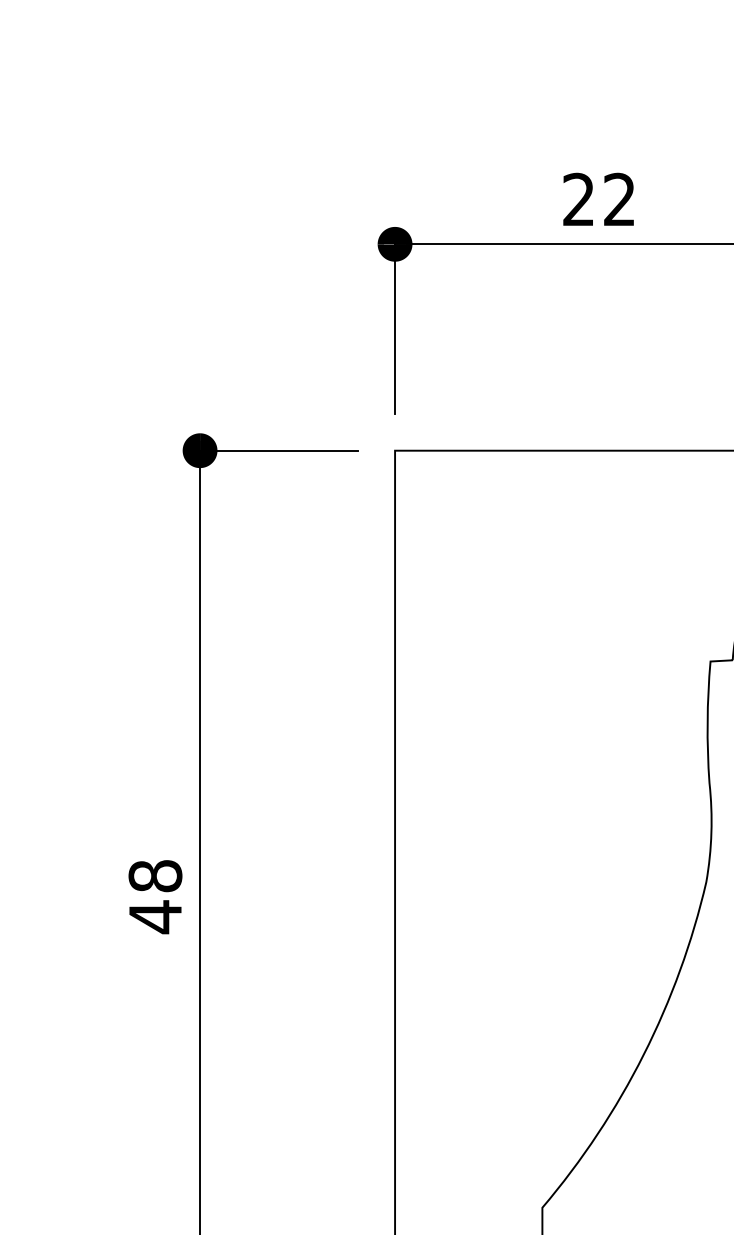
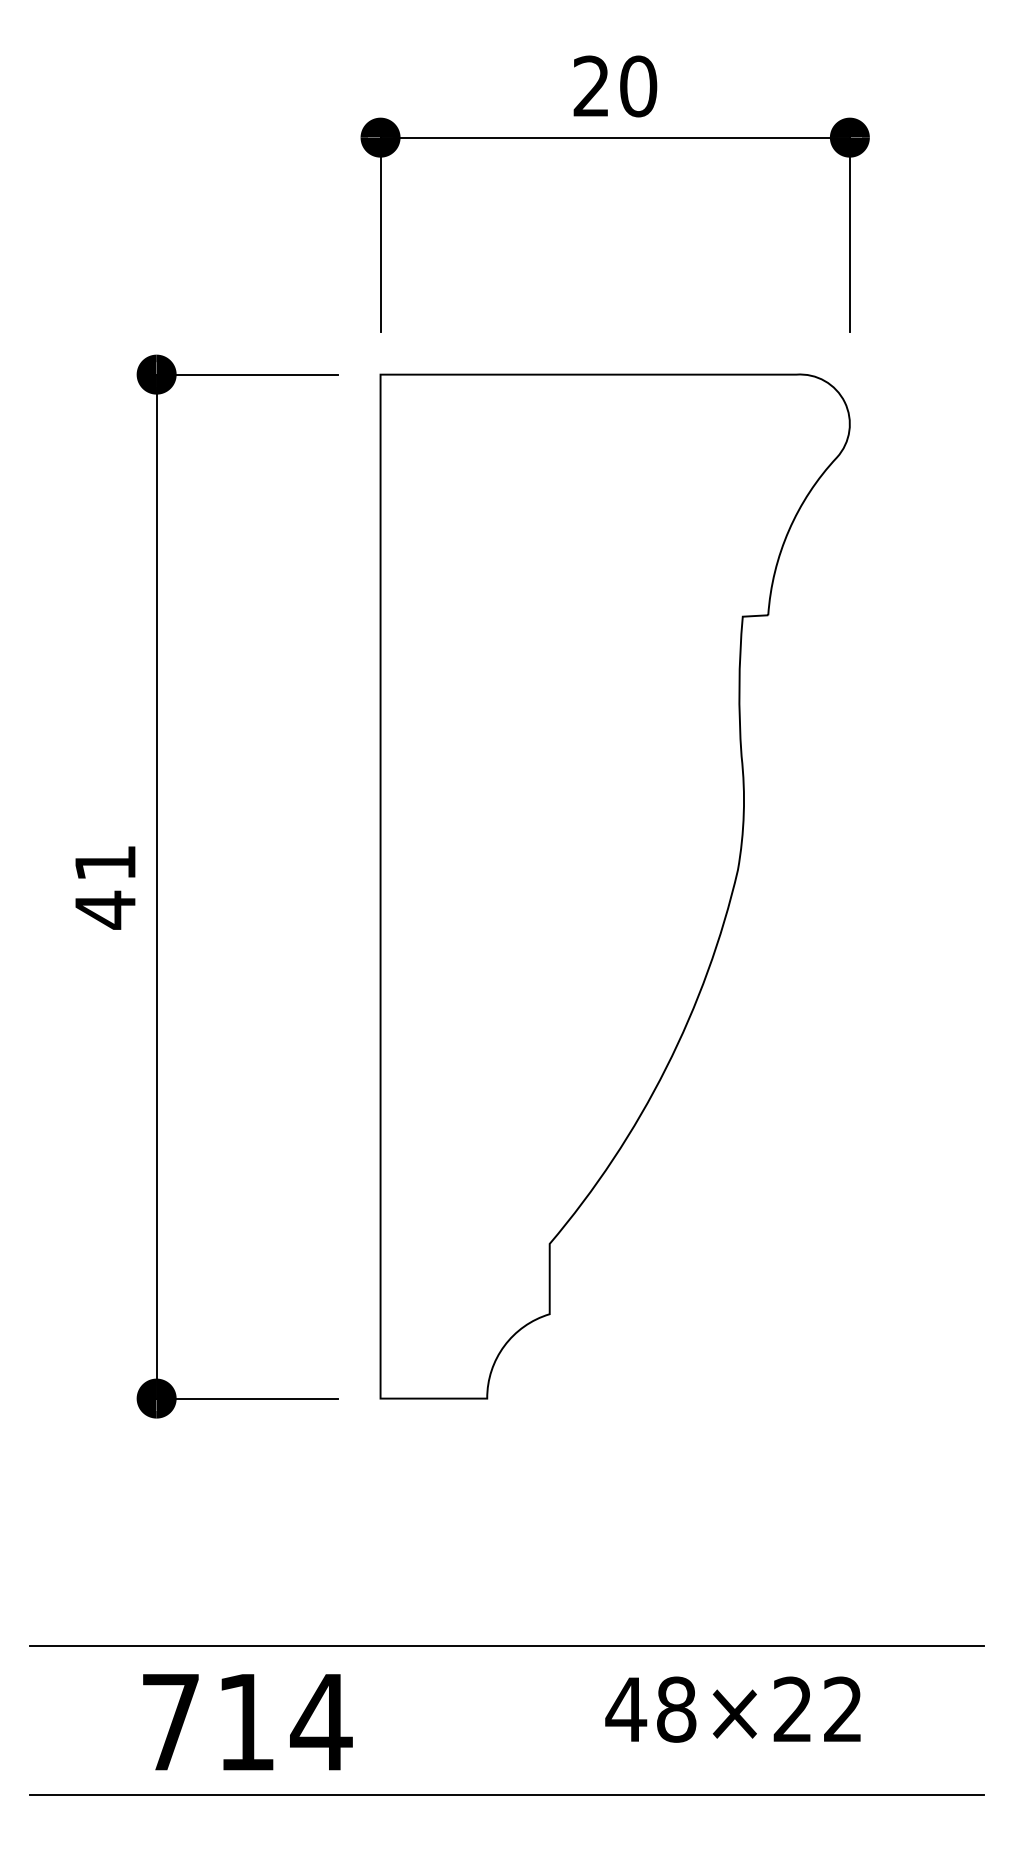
text: (619, 199) -> (638, 86), 22 -> 20
text: (155, 875) -> (105, 862), 48 -> 41

